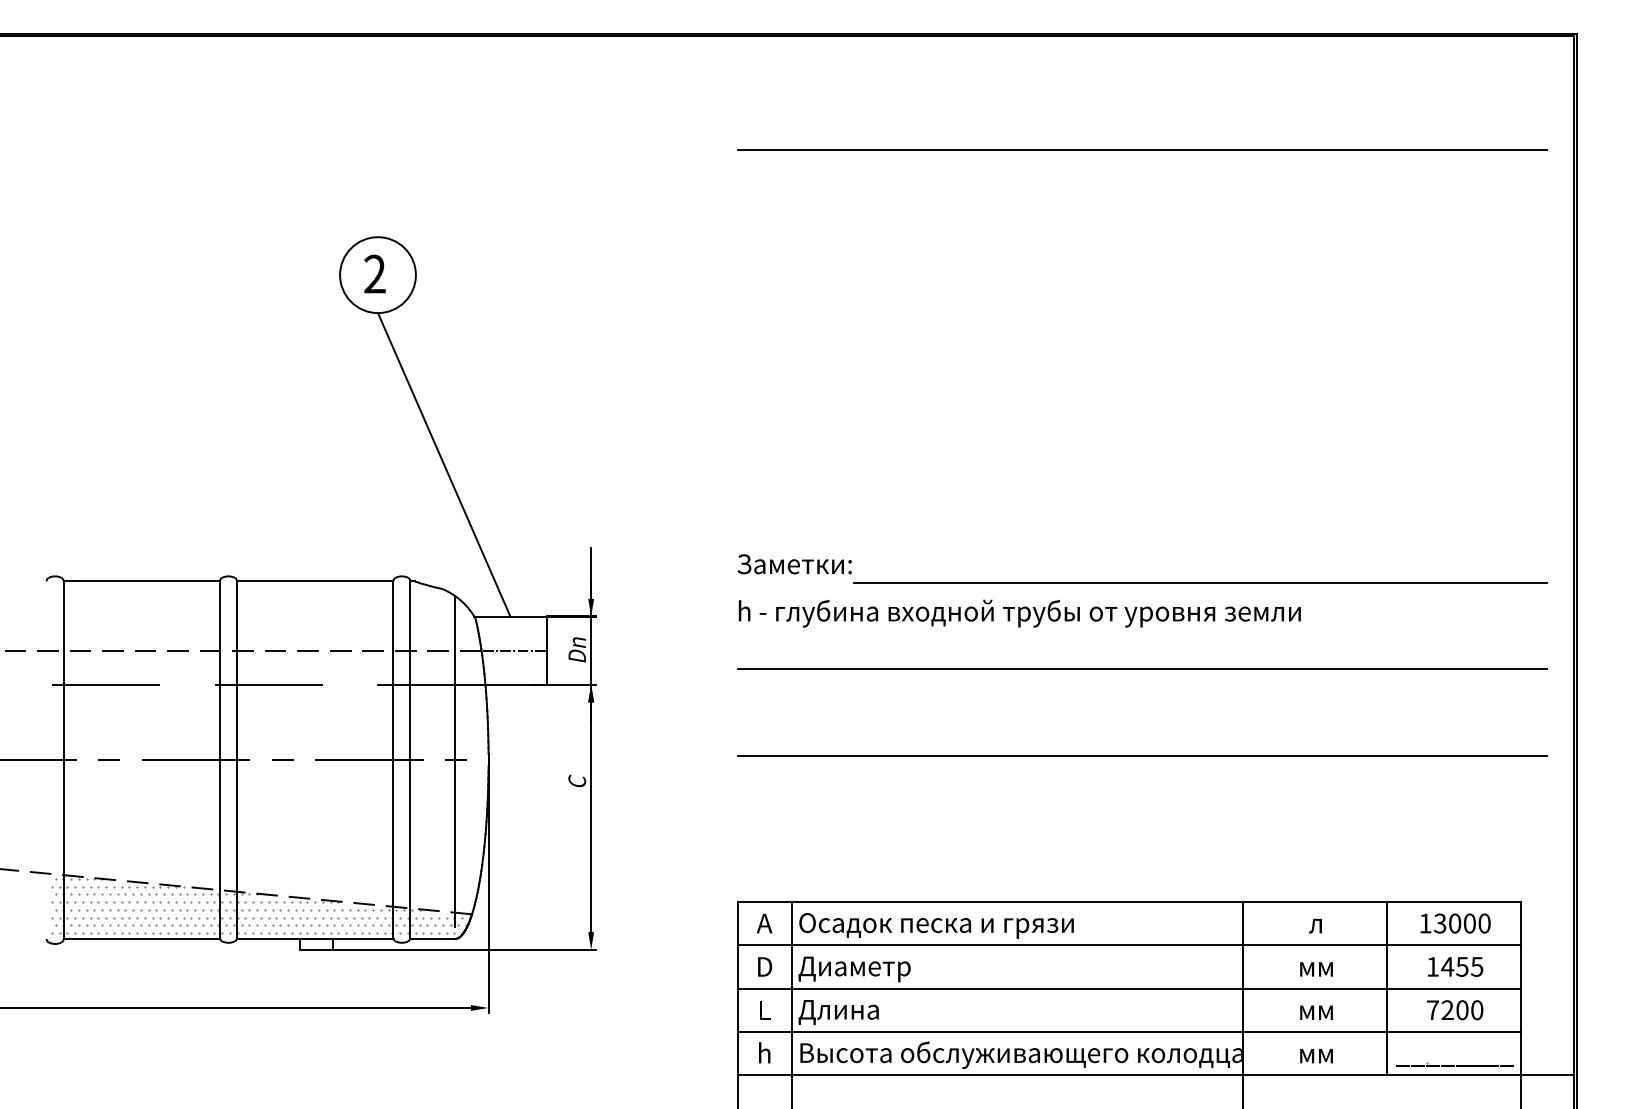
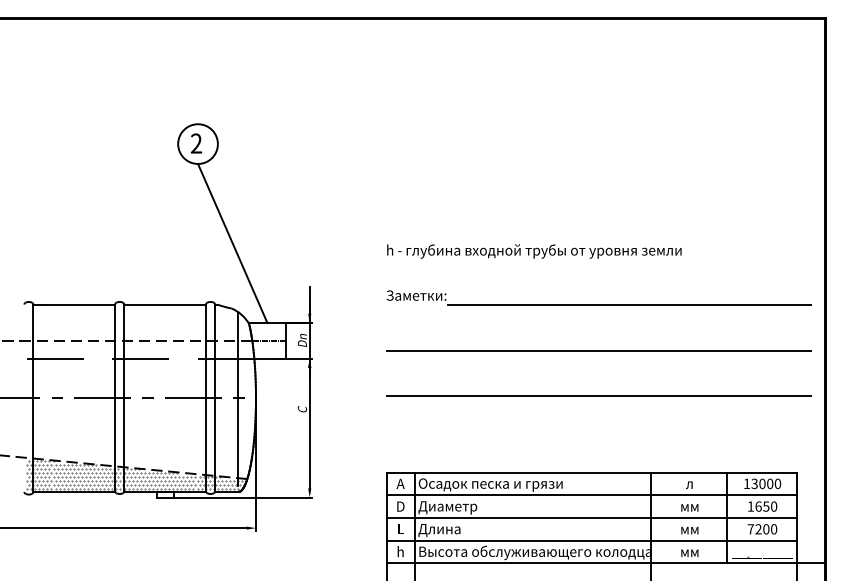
line: (1142, 149) -> (598, 78), removed
text: (1020, 613) -> (534, 251), moved
text: (1462, 966) -> (766, 506), 1455 -> 1650

